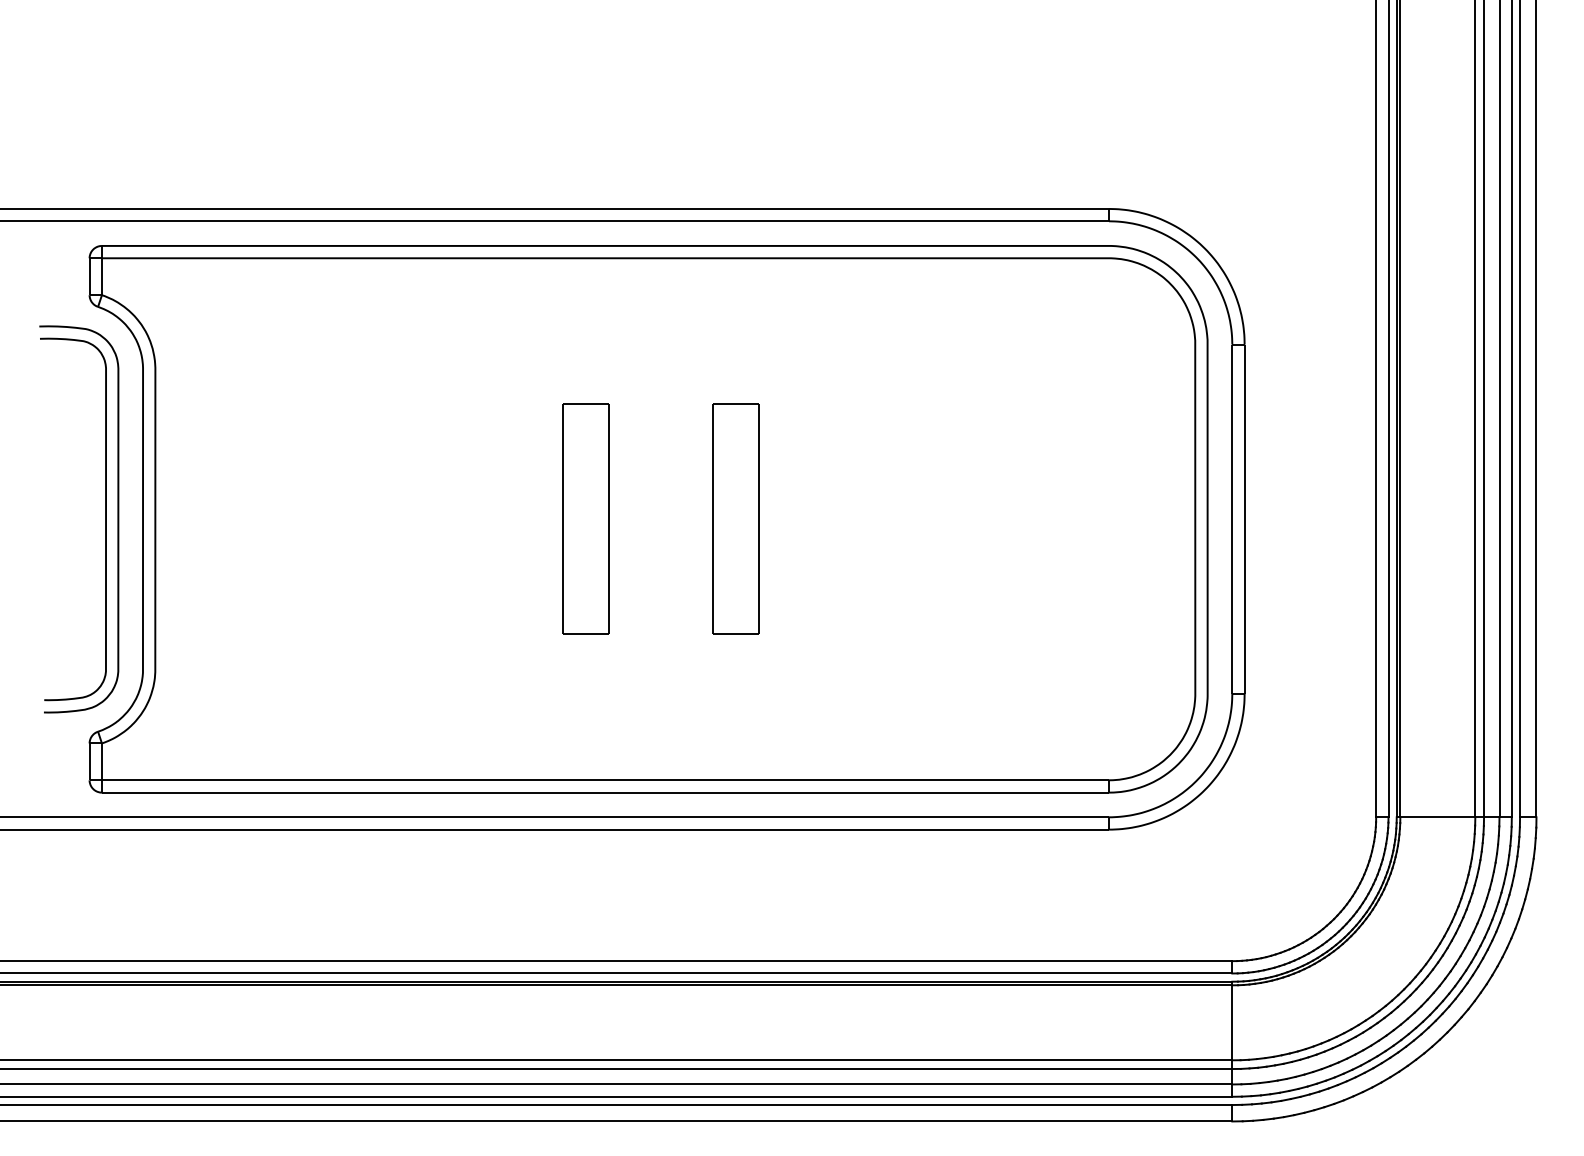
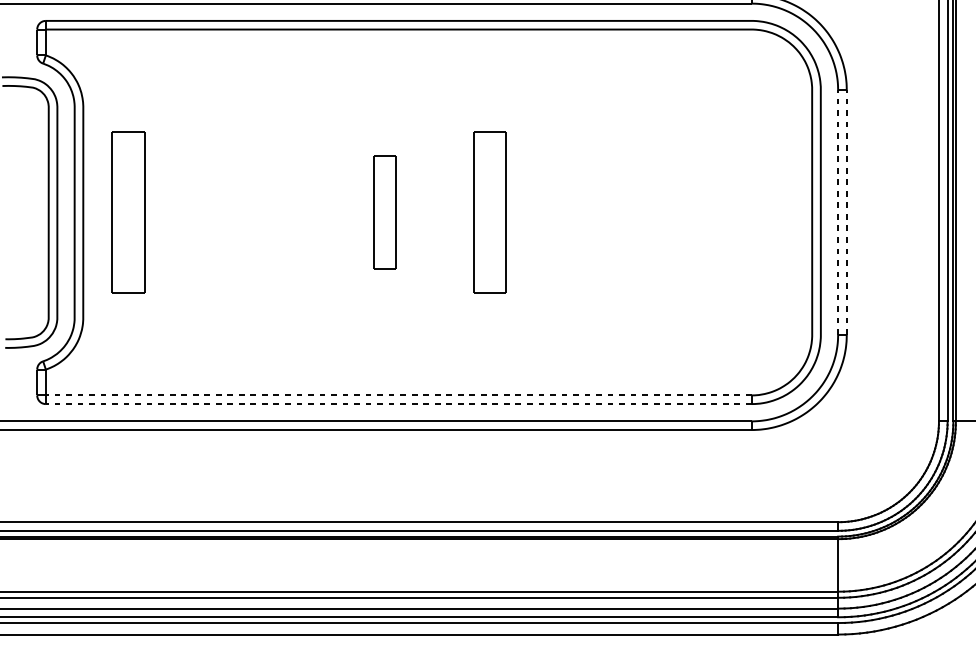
part: (219, 518) -> (128, 211), added
part: (585, 518) -> (384, 211), size x0.7
line: (1232, 519) -> (838, 212), solid -> dashed
line: (1244, 519) -> (846, 212), solid -> dashed
line: (605, 780) -> (398, 395), solid -> dashed
line: (605, 792) -> (398, 403), solid -> dashed

